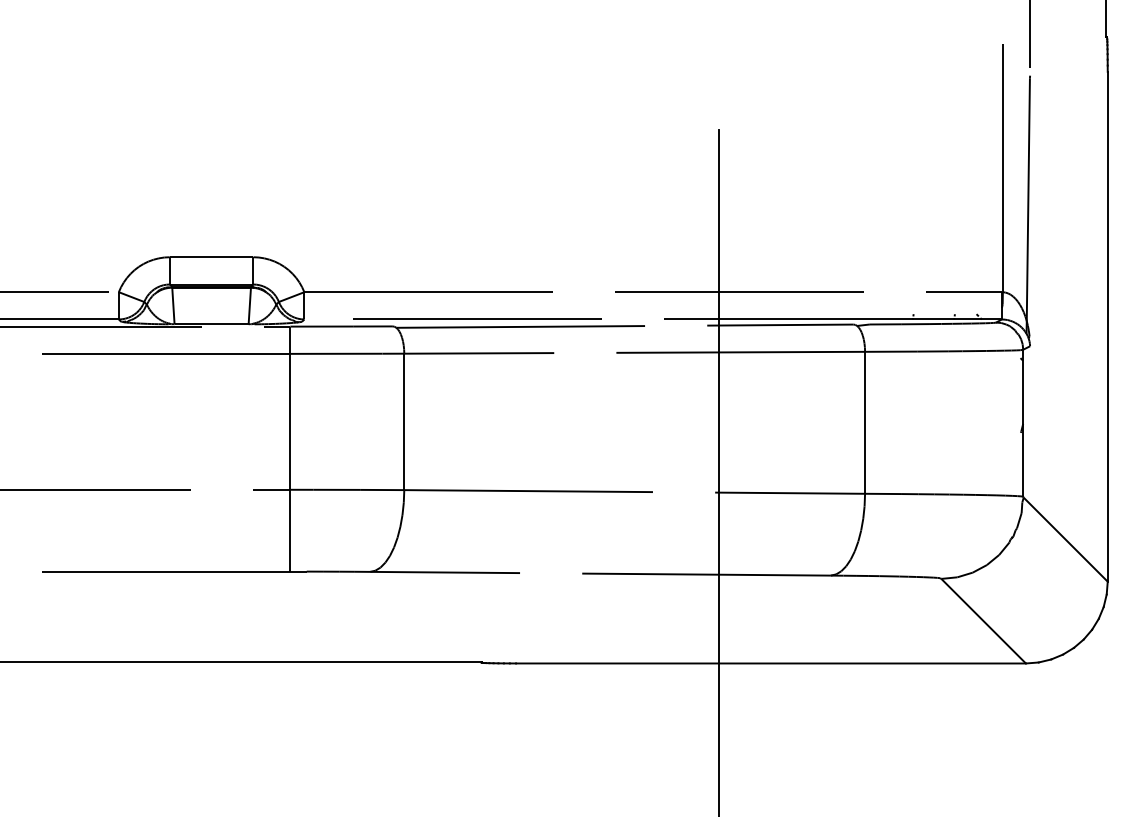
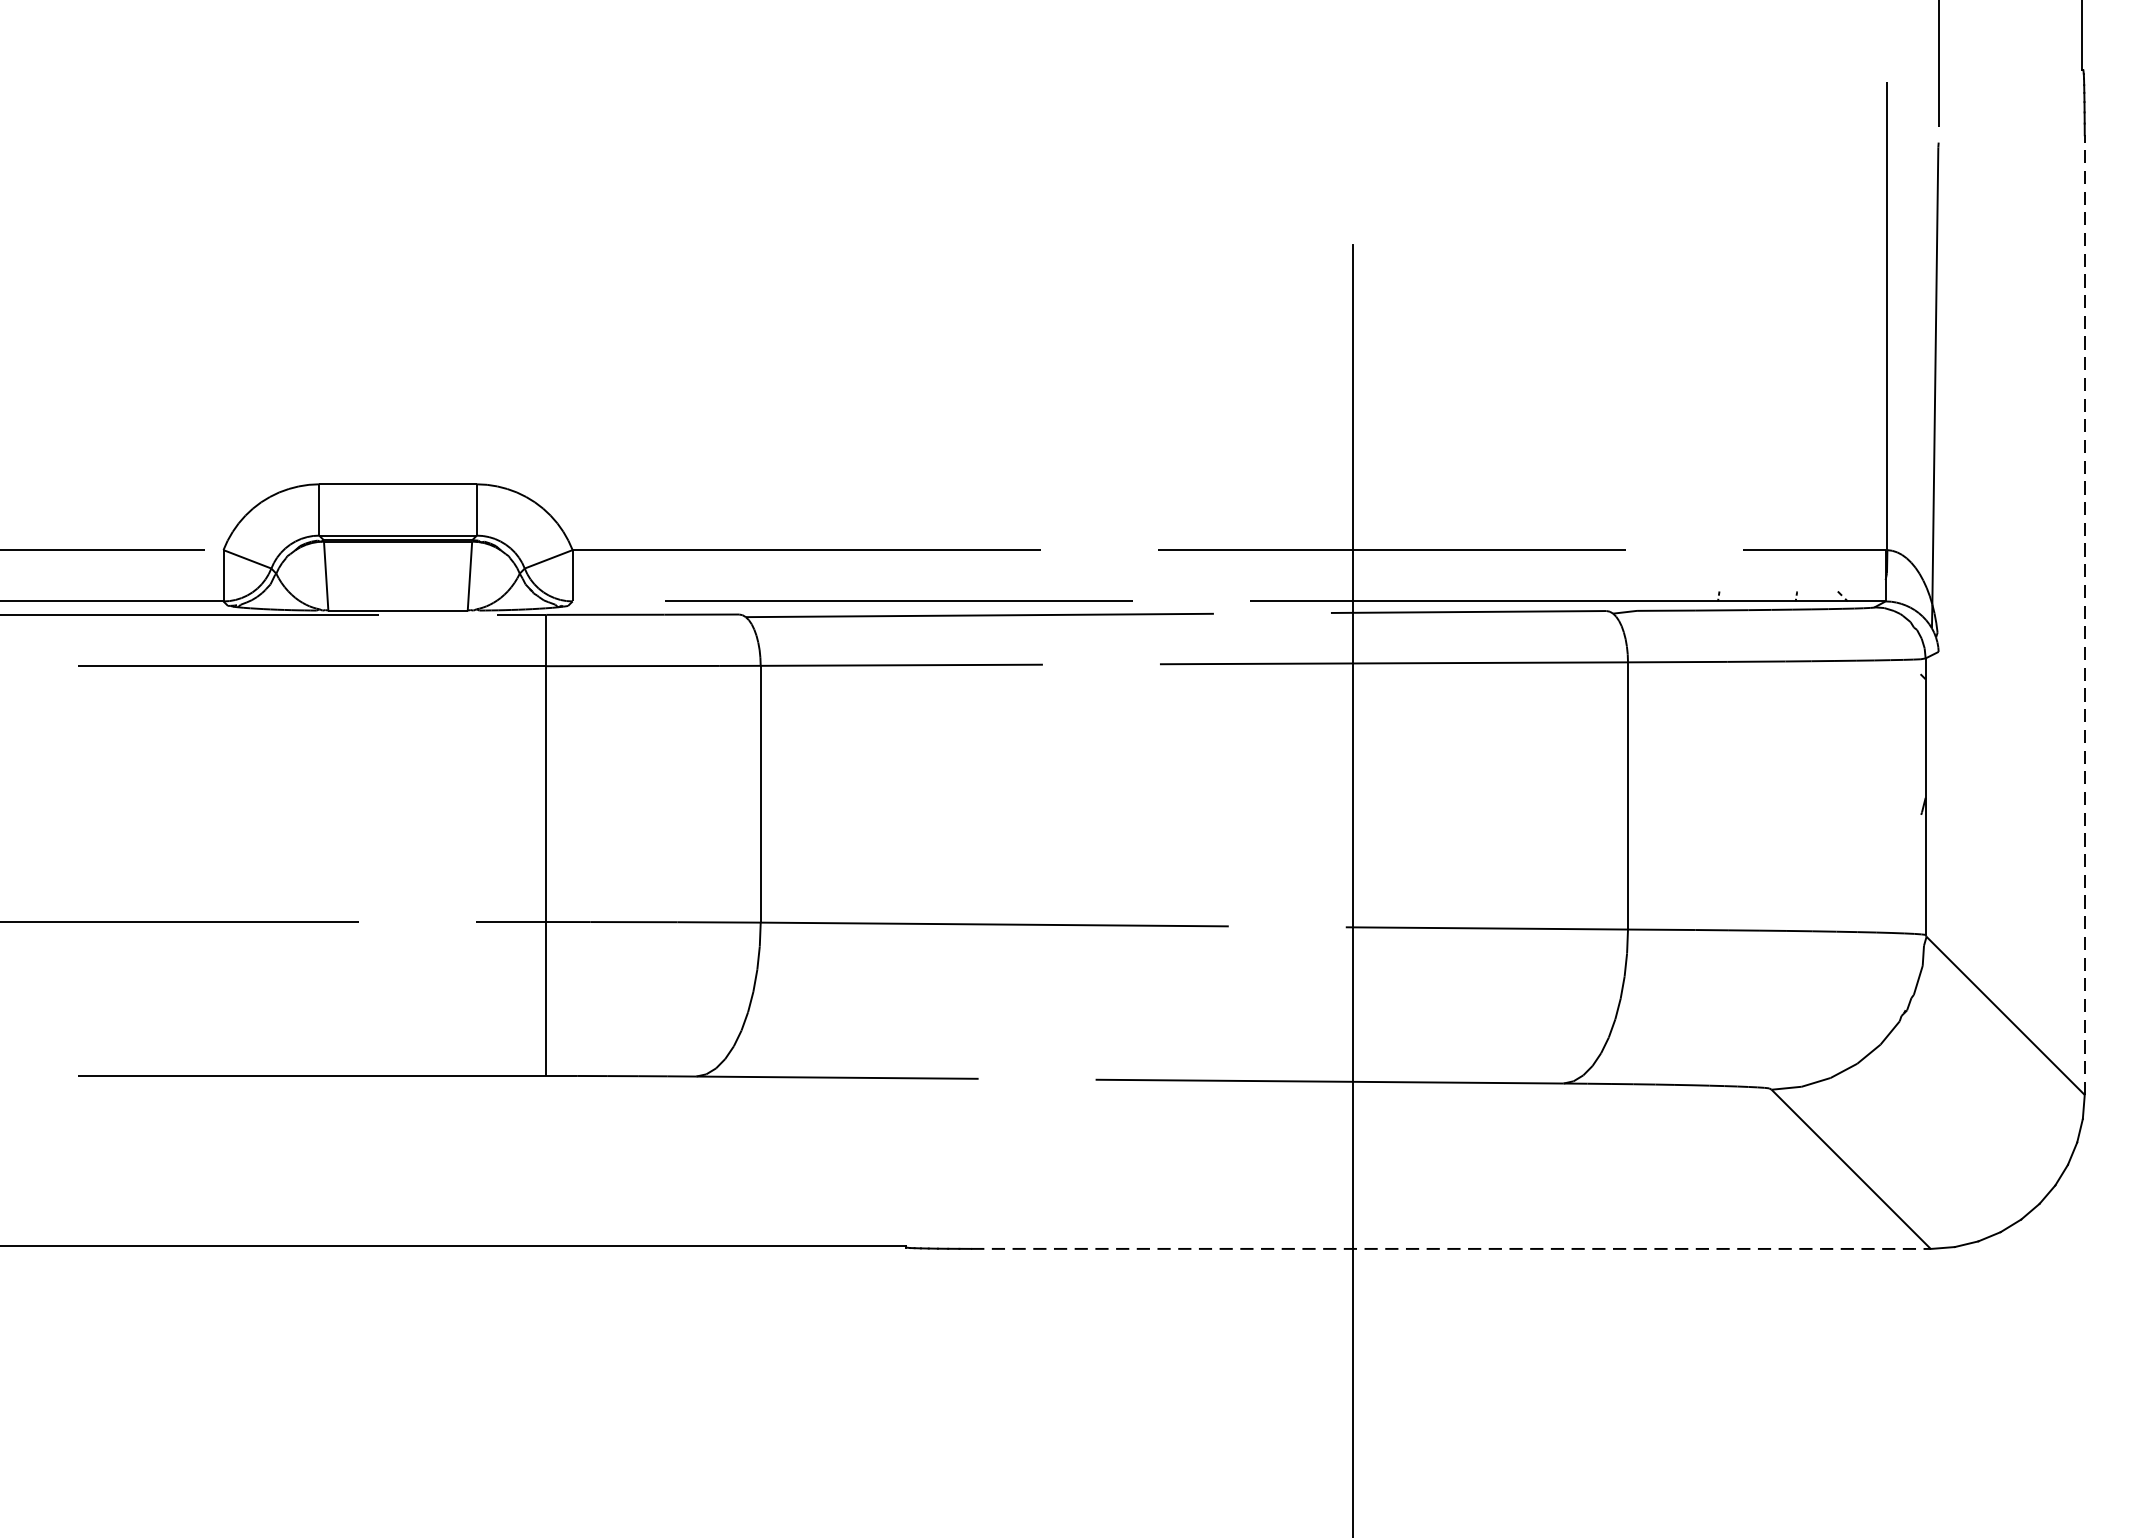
line: (1107, 326) -> (2084, 614), solid -> dashed
line: (771, 663) -> (1451, 1248), solid -> dashed

